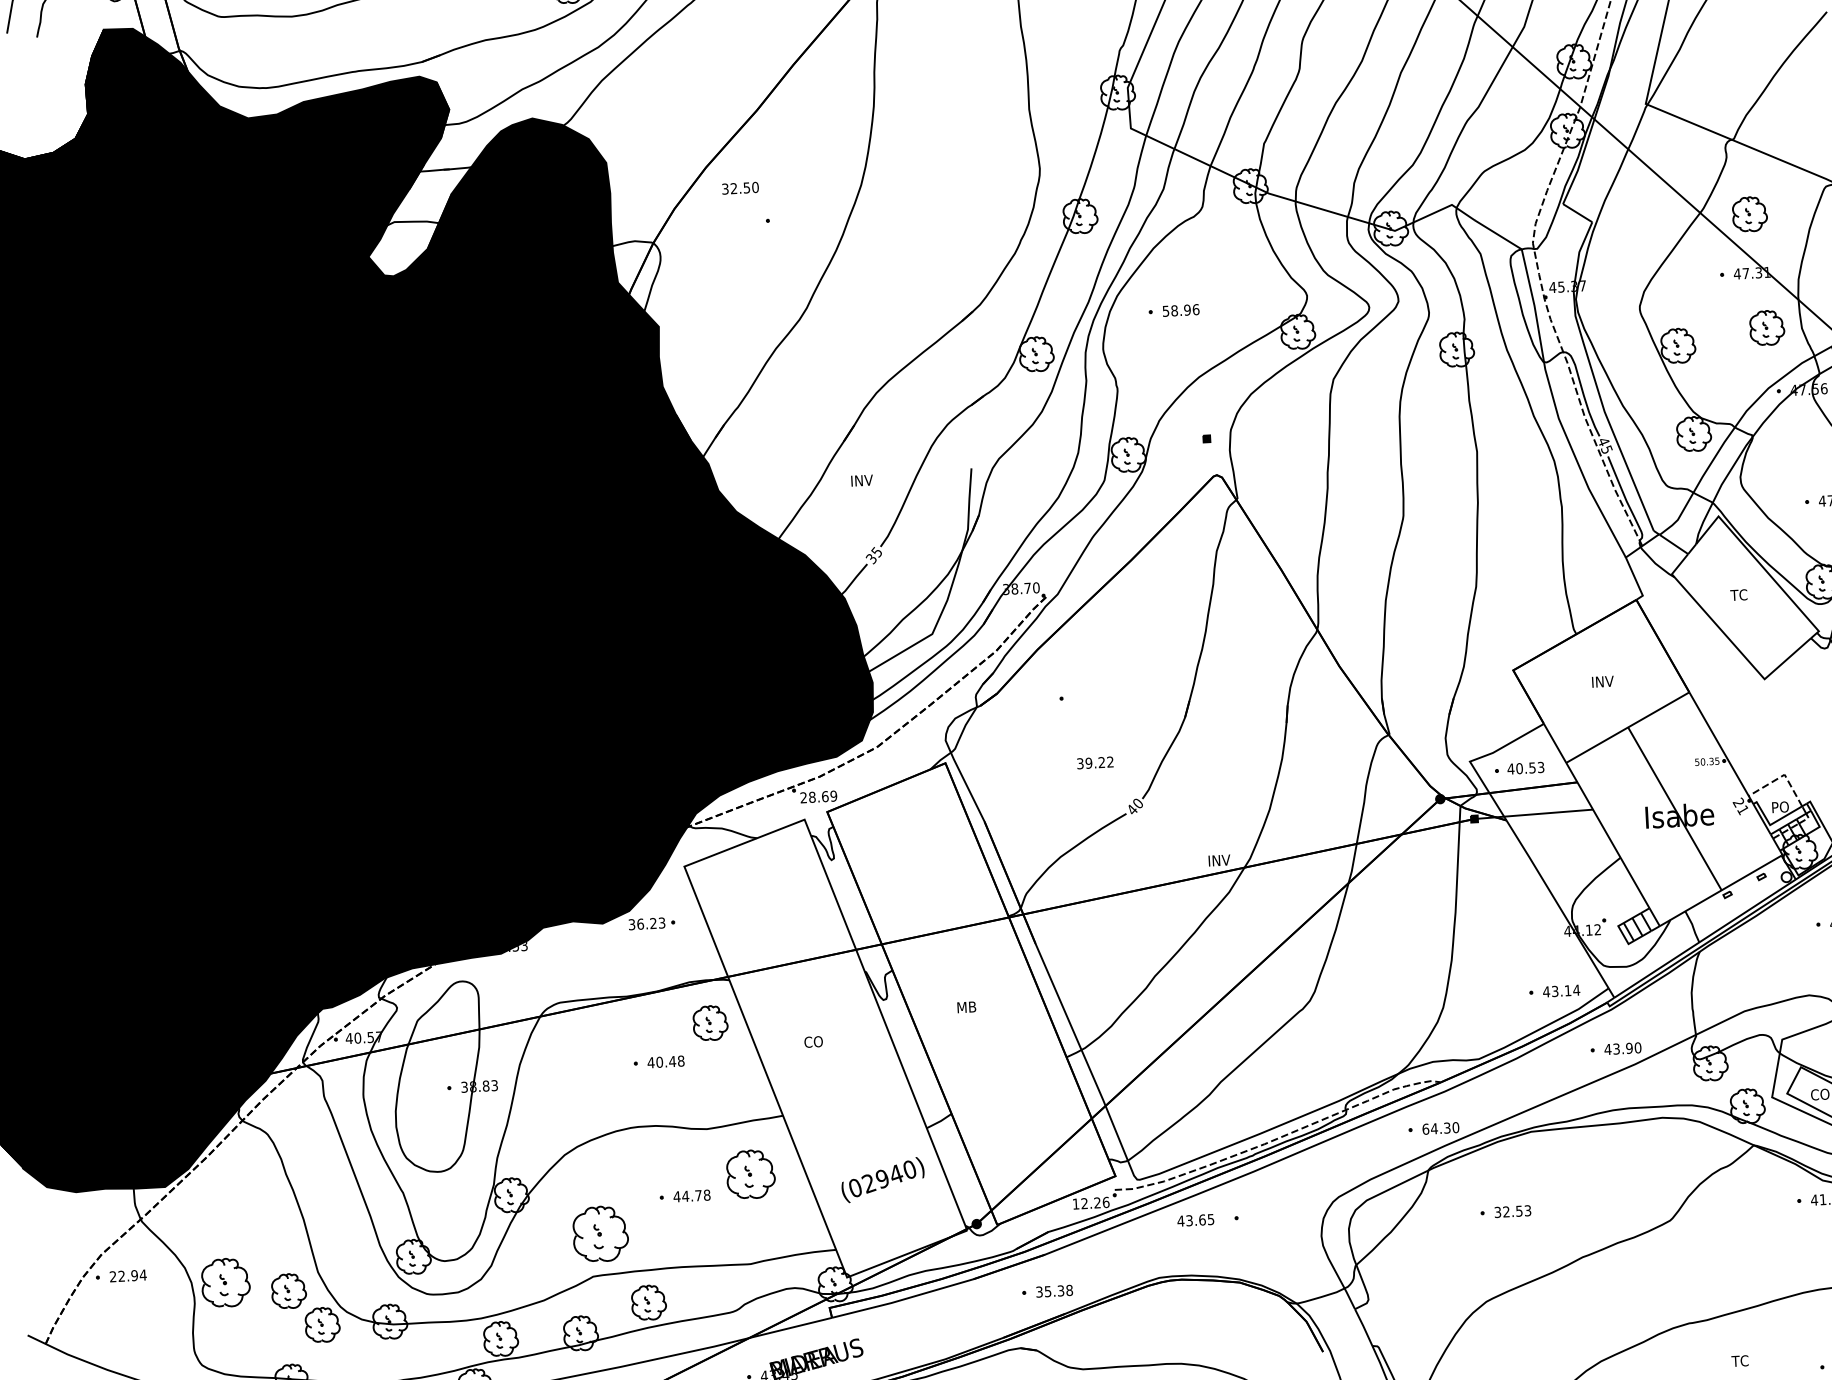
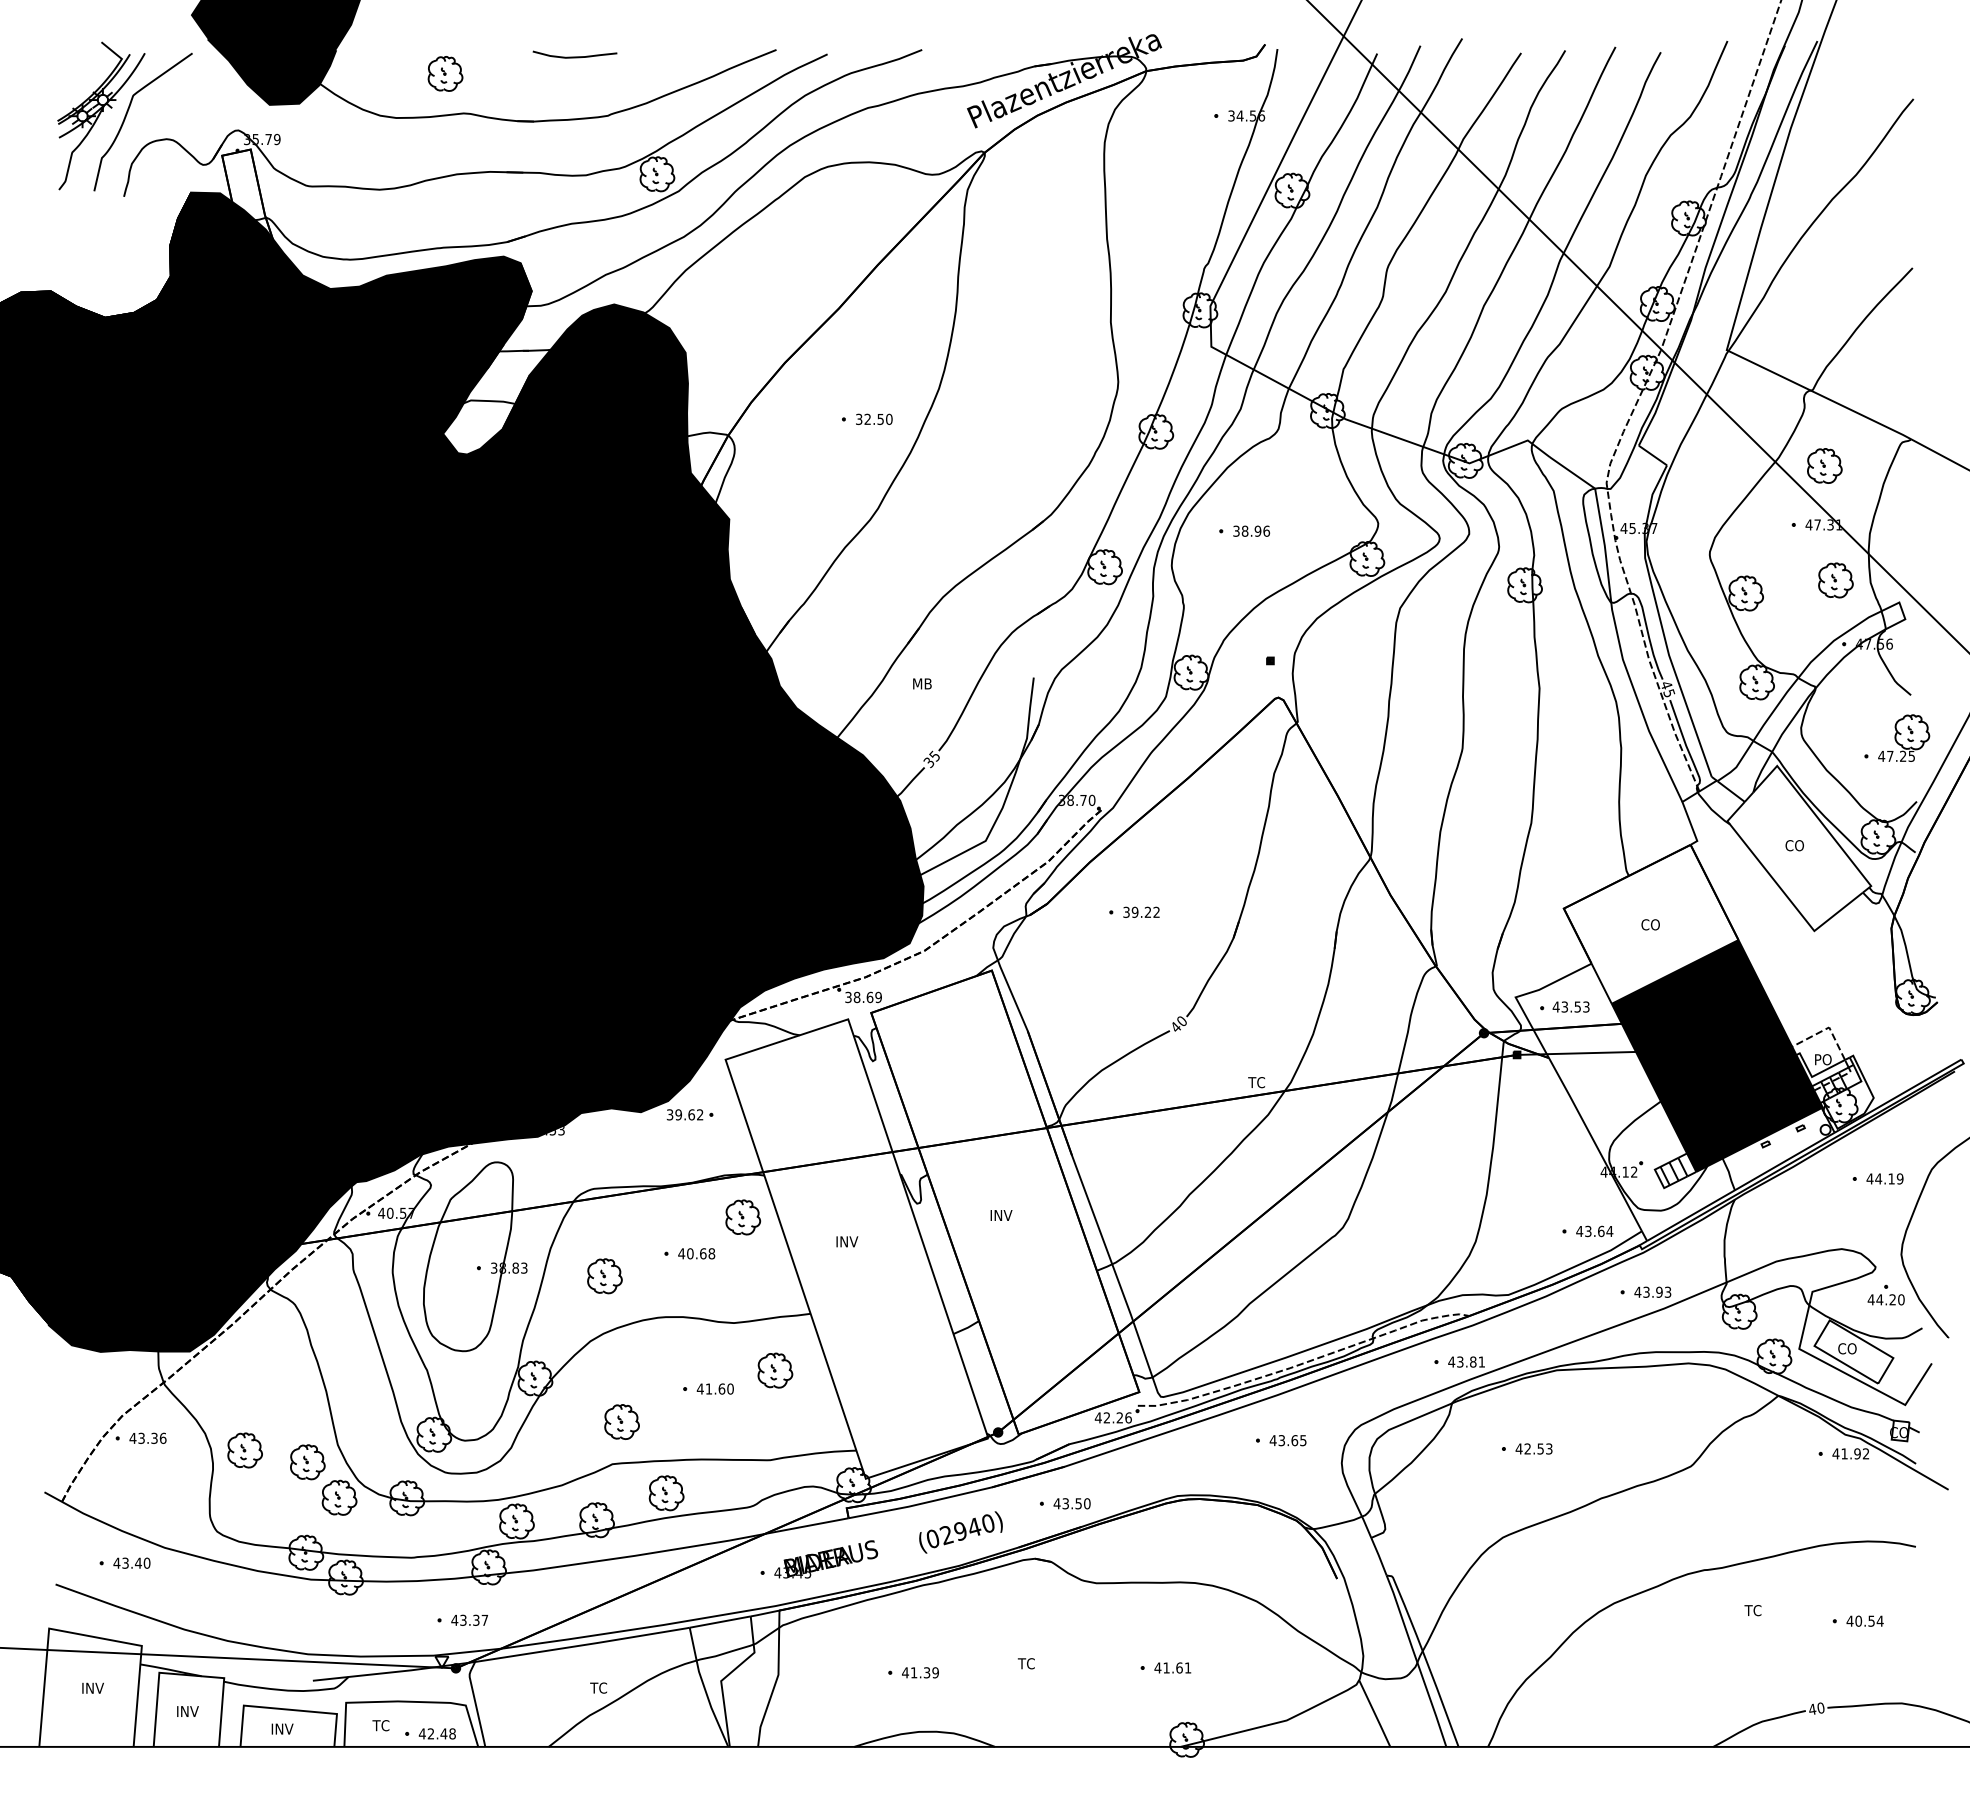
text: (740, 187) -> (874, 418), moved
text: (1165, 310) -> (1236, 530), 58.96 -> 38.96
text: (862, 480) -> (924, 683), INV -> MB
text: (1739, 594) -> (1793, 845), TC -> CO
text: (1602, 681) -> (1652, 924), INV -> CO
text: (1095, 762) -> (1141, 911), moved
text: (1519, 768) -> (1564, 1006), 40.53 -> 43.53
text: (803, 797) -> (848, 997), 28.69 -> 38.69
fill: (1673, 808) -> (1716, 1055), added
text: (1218, 860) -> (1259, 1082), INV -> TC
text: (651, 923) -> (689, 1114), 36.23 -> 39.62
text: (1568, 990) -> (1601, 1231), 43.14 -> 43.64
text: (969, 1007) -> (1002, 1215), MB -> INV
text: (815, 1041) -> (847, 1241), CO -> INV
text: (1637, 1047) -> (1667, 1291), 43.90 -> 43.93
text: (671, 1061) -> (702, 1253), 40.48 -> 40.68
part: (575, 1089) -> (604, 1276), added
text: (1440, 1127) -> (1466, 1361), 64.30 -> 43.81
part: (751, 1174) -> (775, 1370), size x0.71
text: (882, 1180) -> (960, 1532), moved
text: (696, 1195) -> (719, 1388), 44.78 -> 41.60
text: (1075, 1203) -> (1097, 1417), 12.26 -> 42.26
text: (1497, 1211) -> (1518, 1448), 32.53 -> 42.53
text: (1195, 1220) -> (1287, 1440), moved
part: (600, 1233) -> (621, 1421), size x0.62
text: (127, 1275) -> (147, 1437), 22.94 -> 43.36
part: (225, 1282) -> (244, 1450), size x0.71
text: (1053, 1291) -> (1071, 1503), 35.38 -> 43.50

